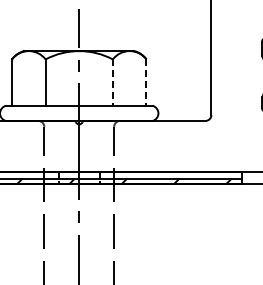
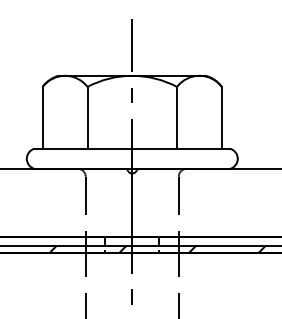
line: (112, 83) -> (176, 118), dashed -> solid
line: (146, 83) -> (221, 118), dashed -> solid

